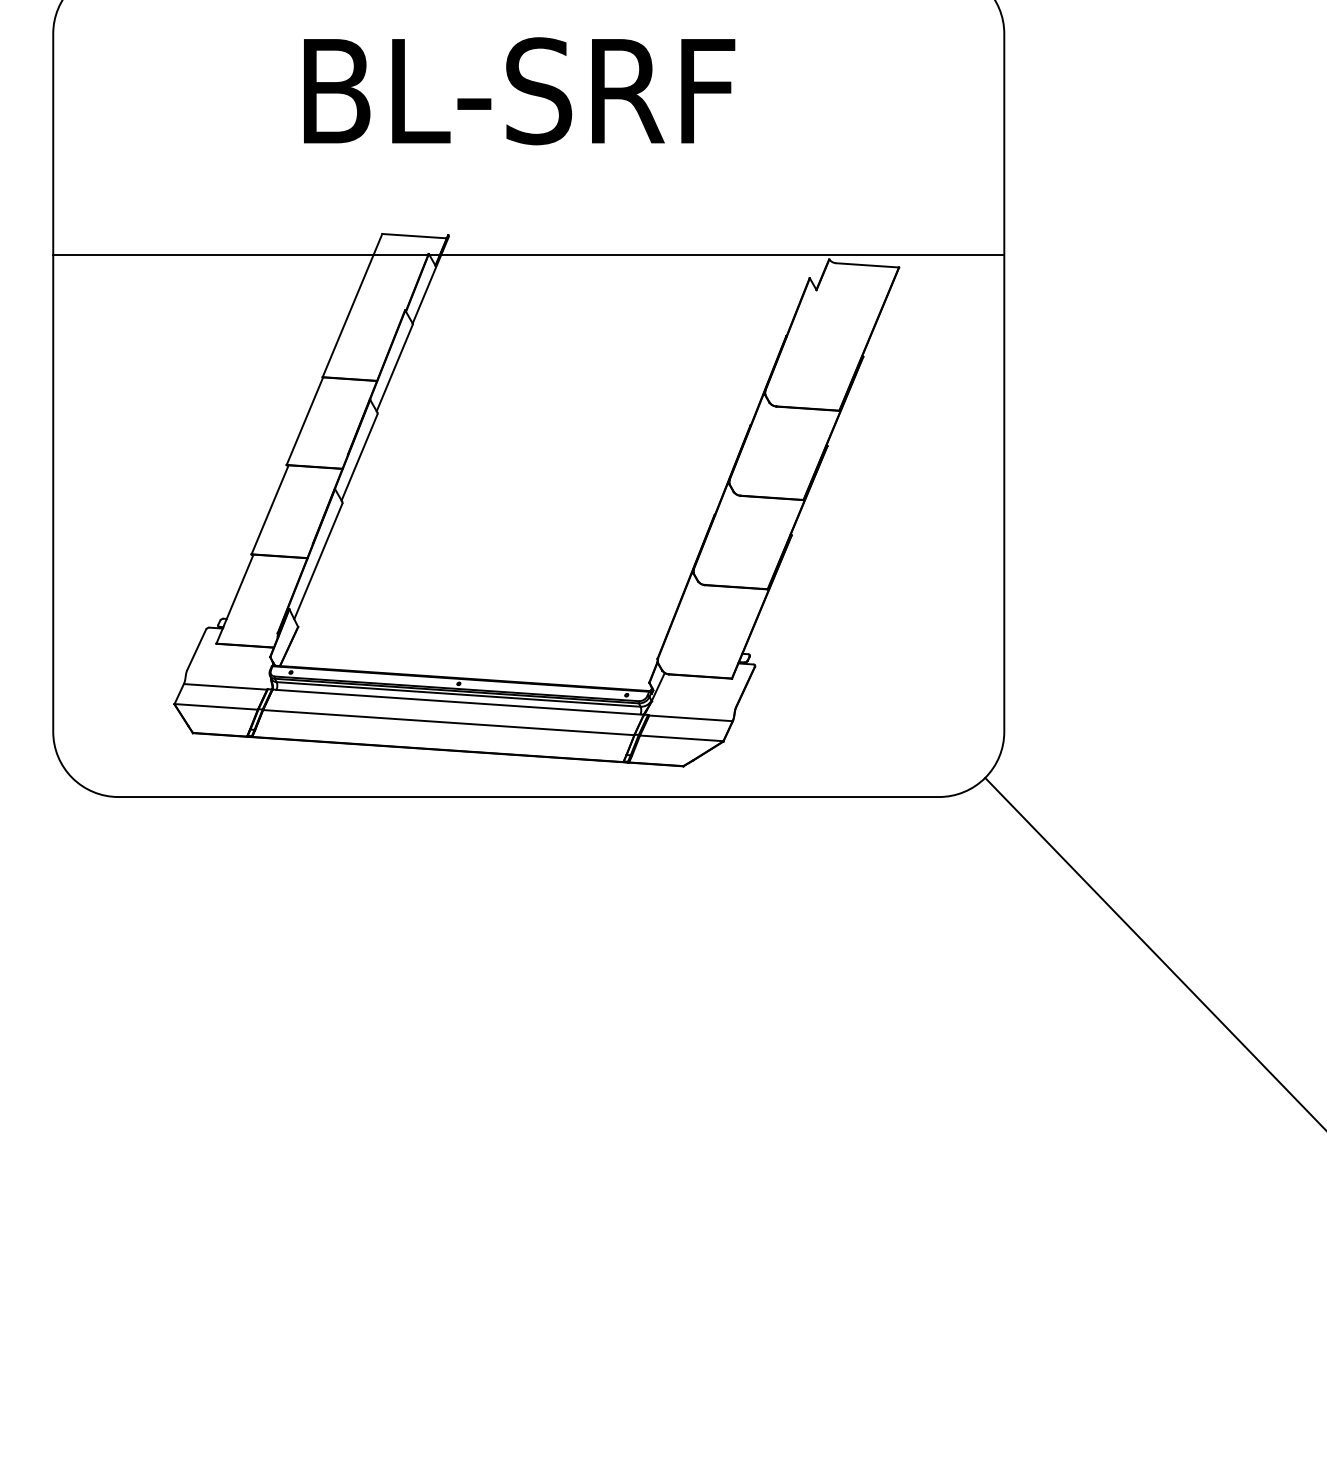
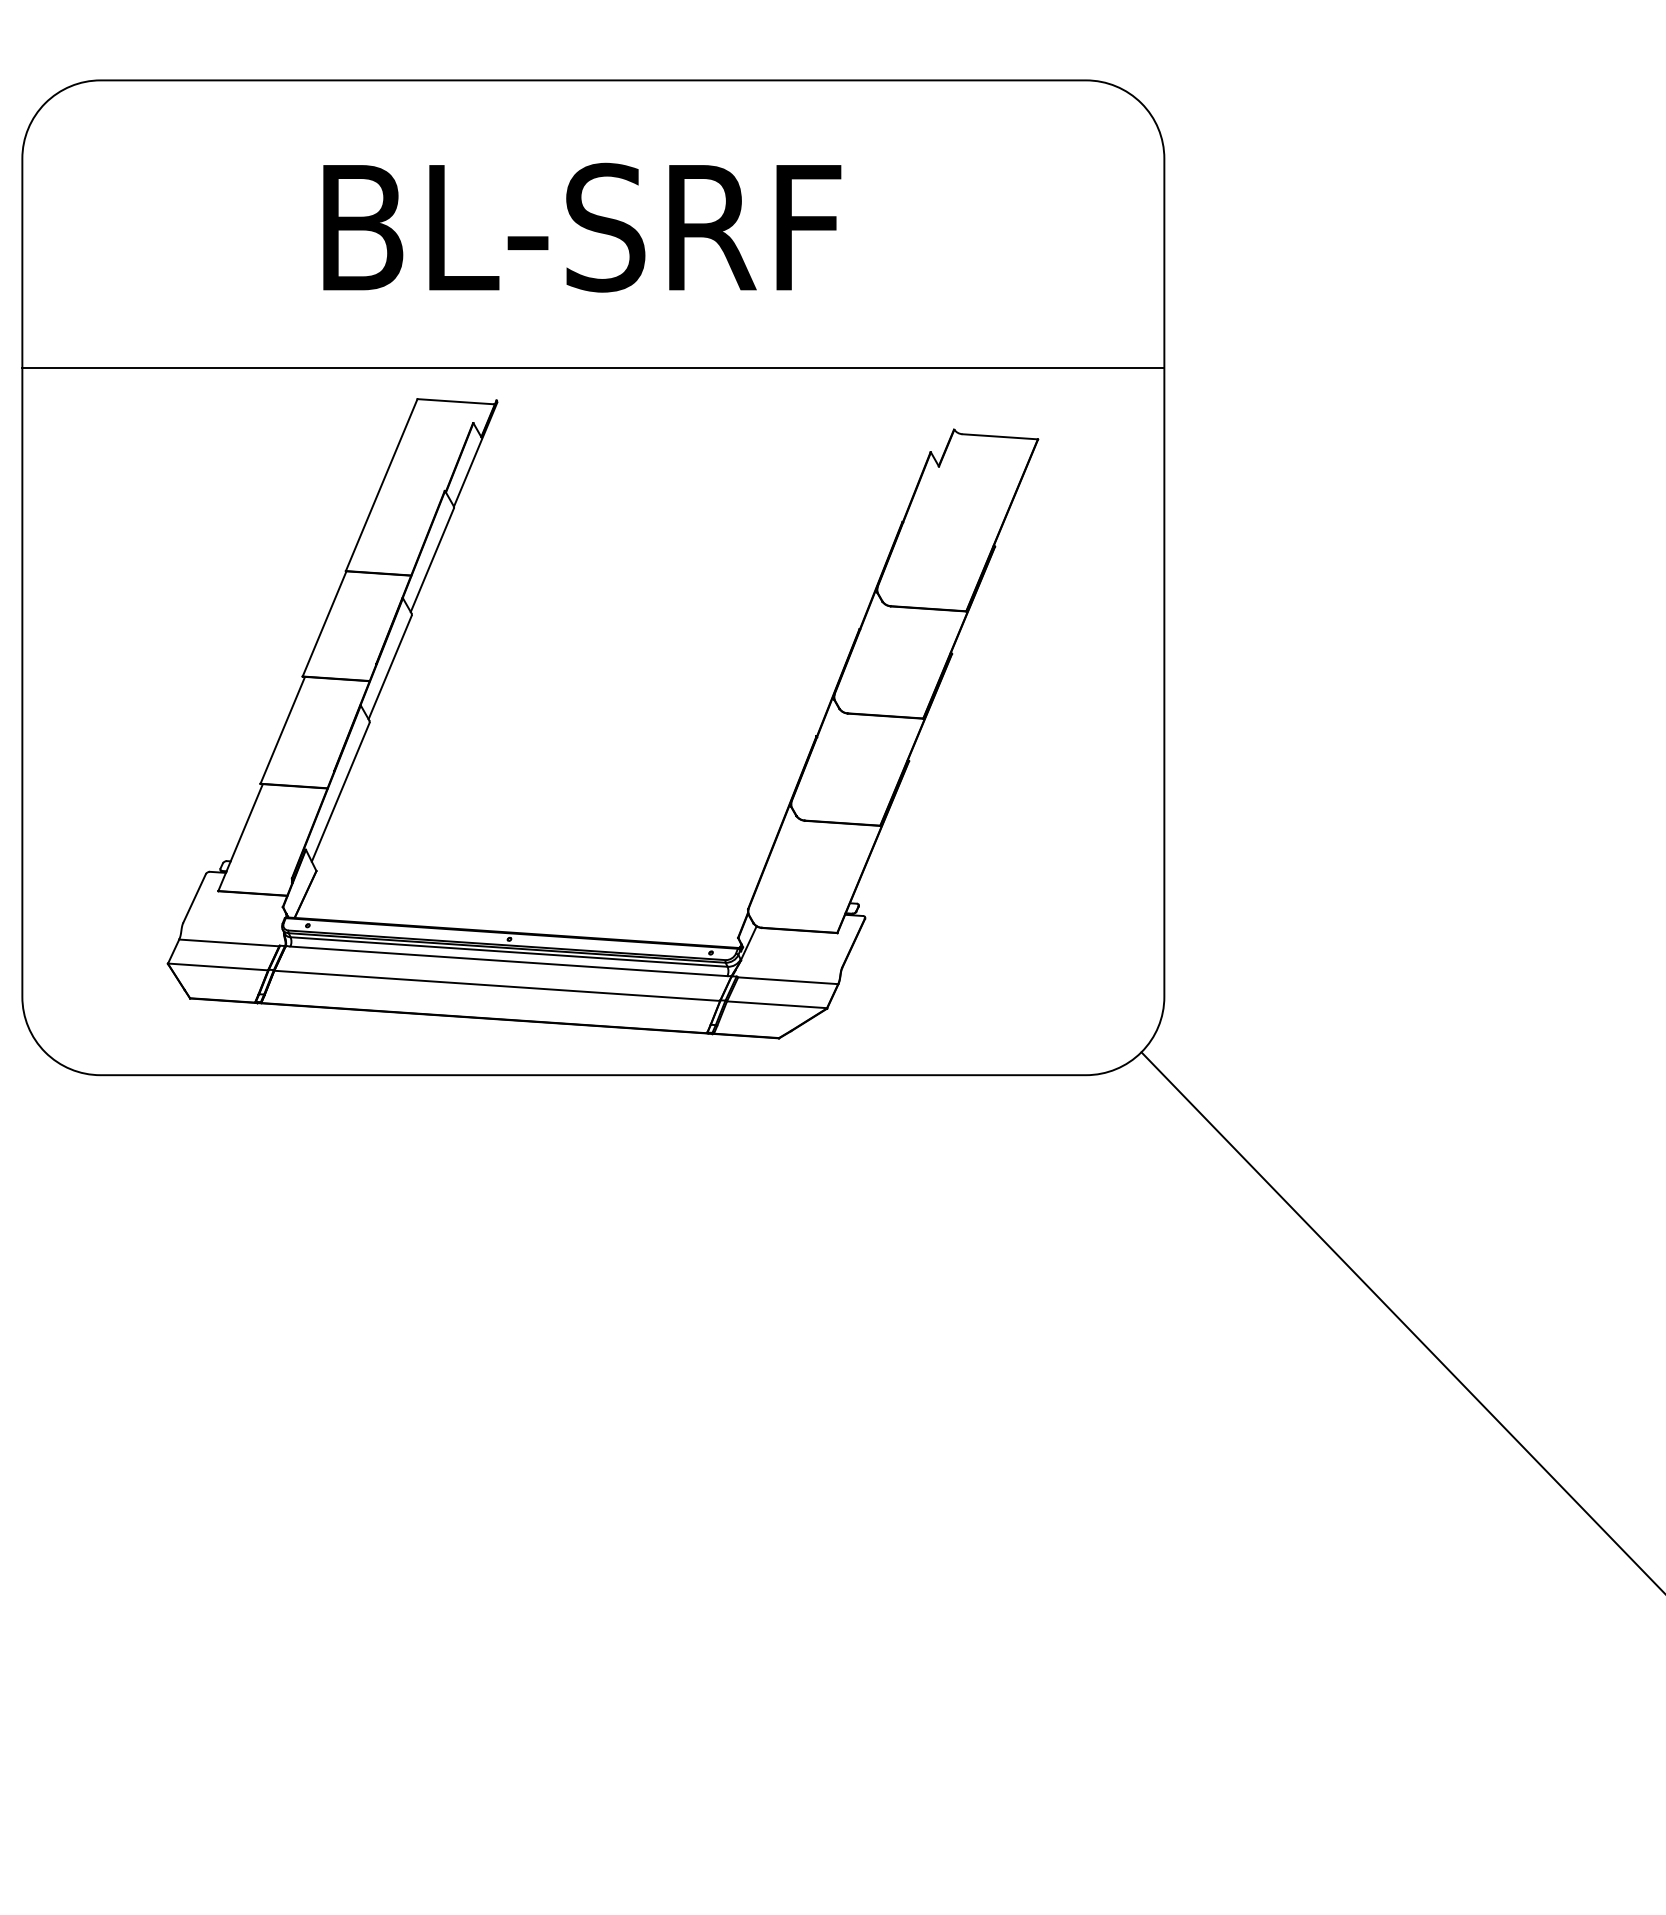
line: (528, 254) -> (593, 367), moved

